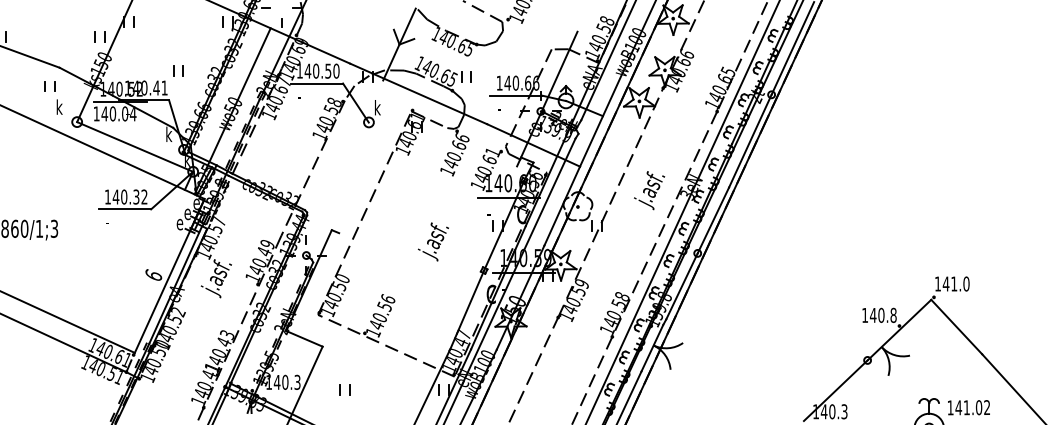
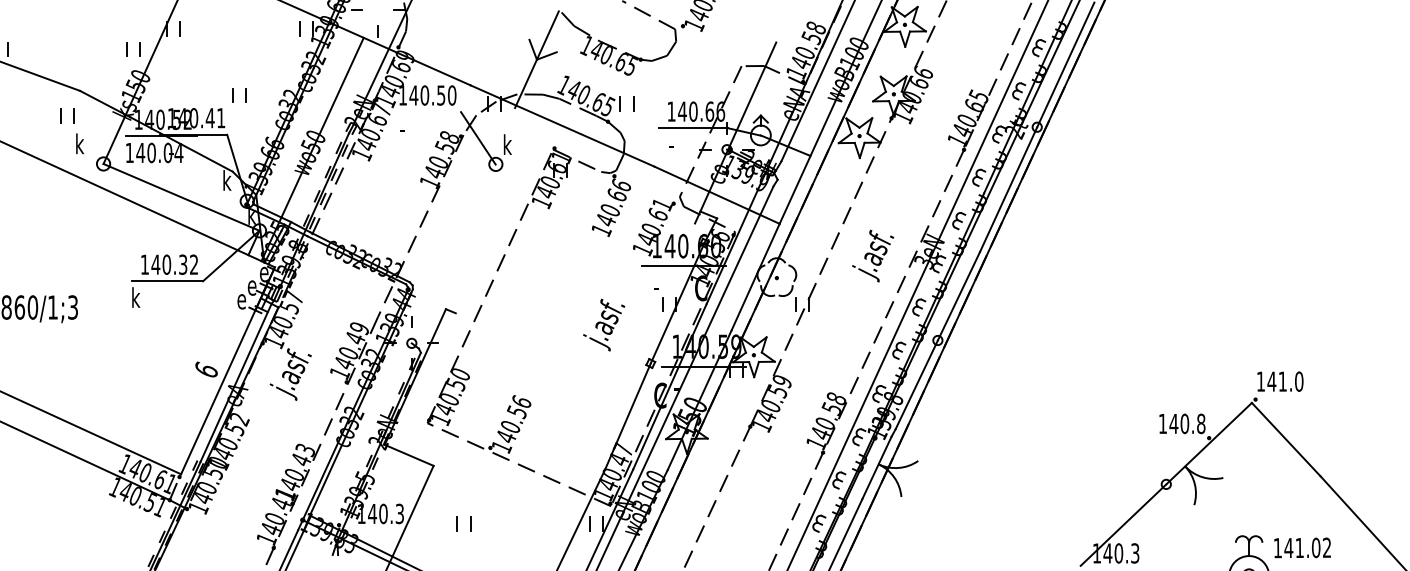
line: (316, 83) -> (425, 112), removed
text: (103, 221) -> (138, 297), - -> k
text: (433, 241) -> (604, 324), moved

